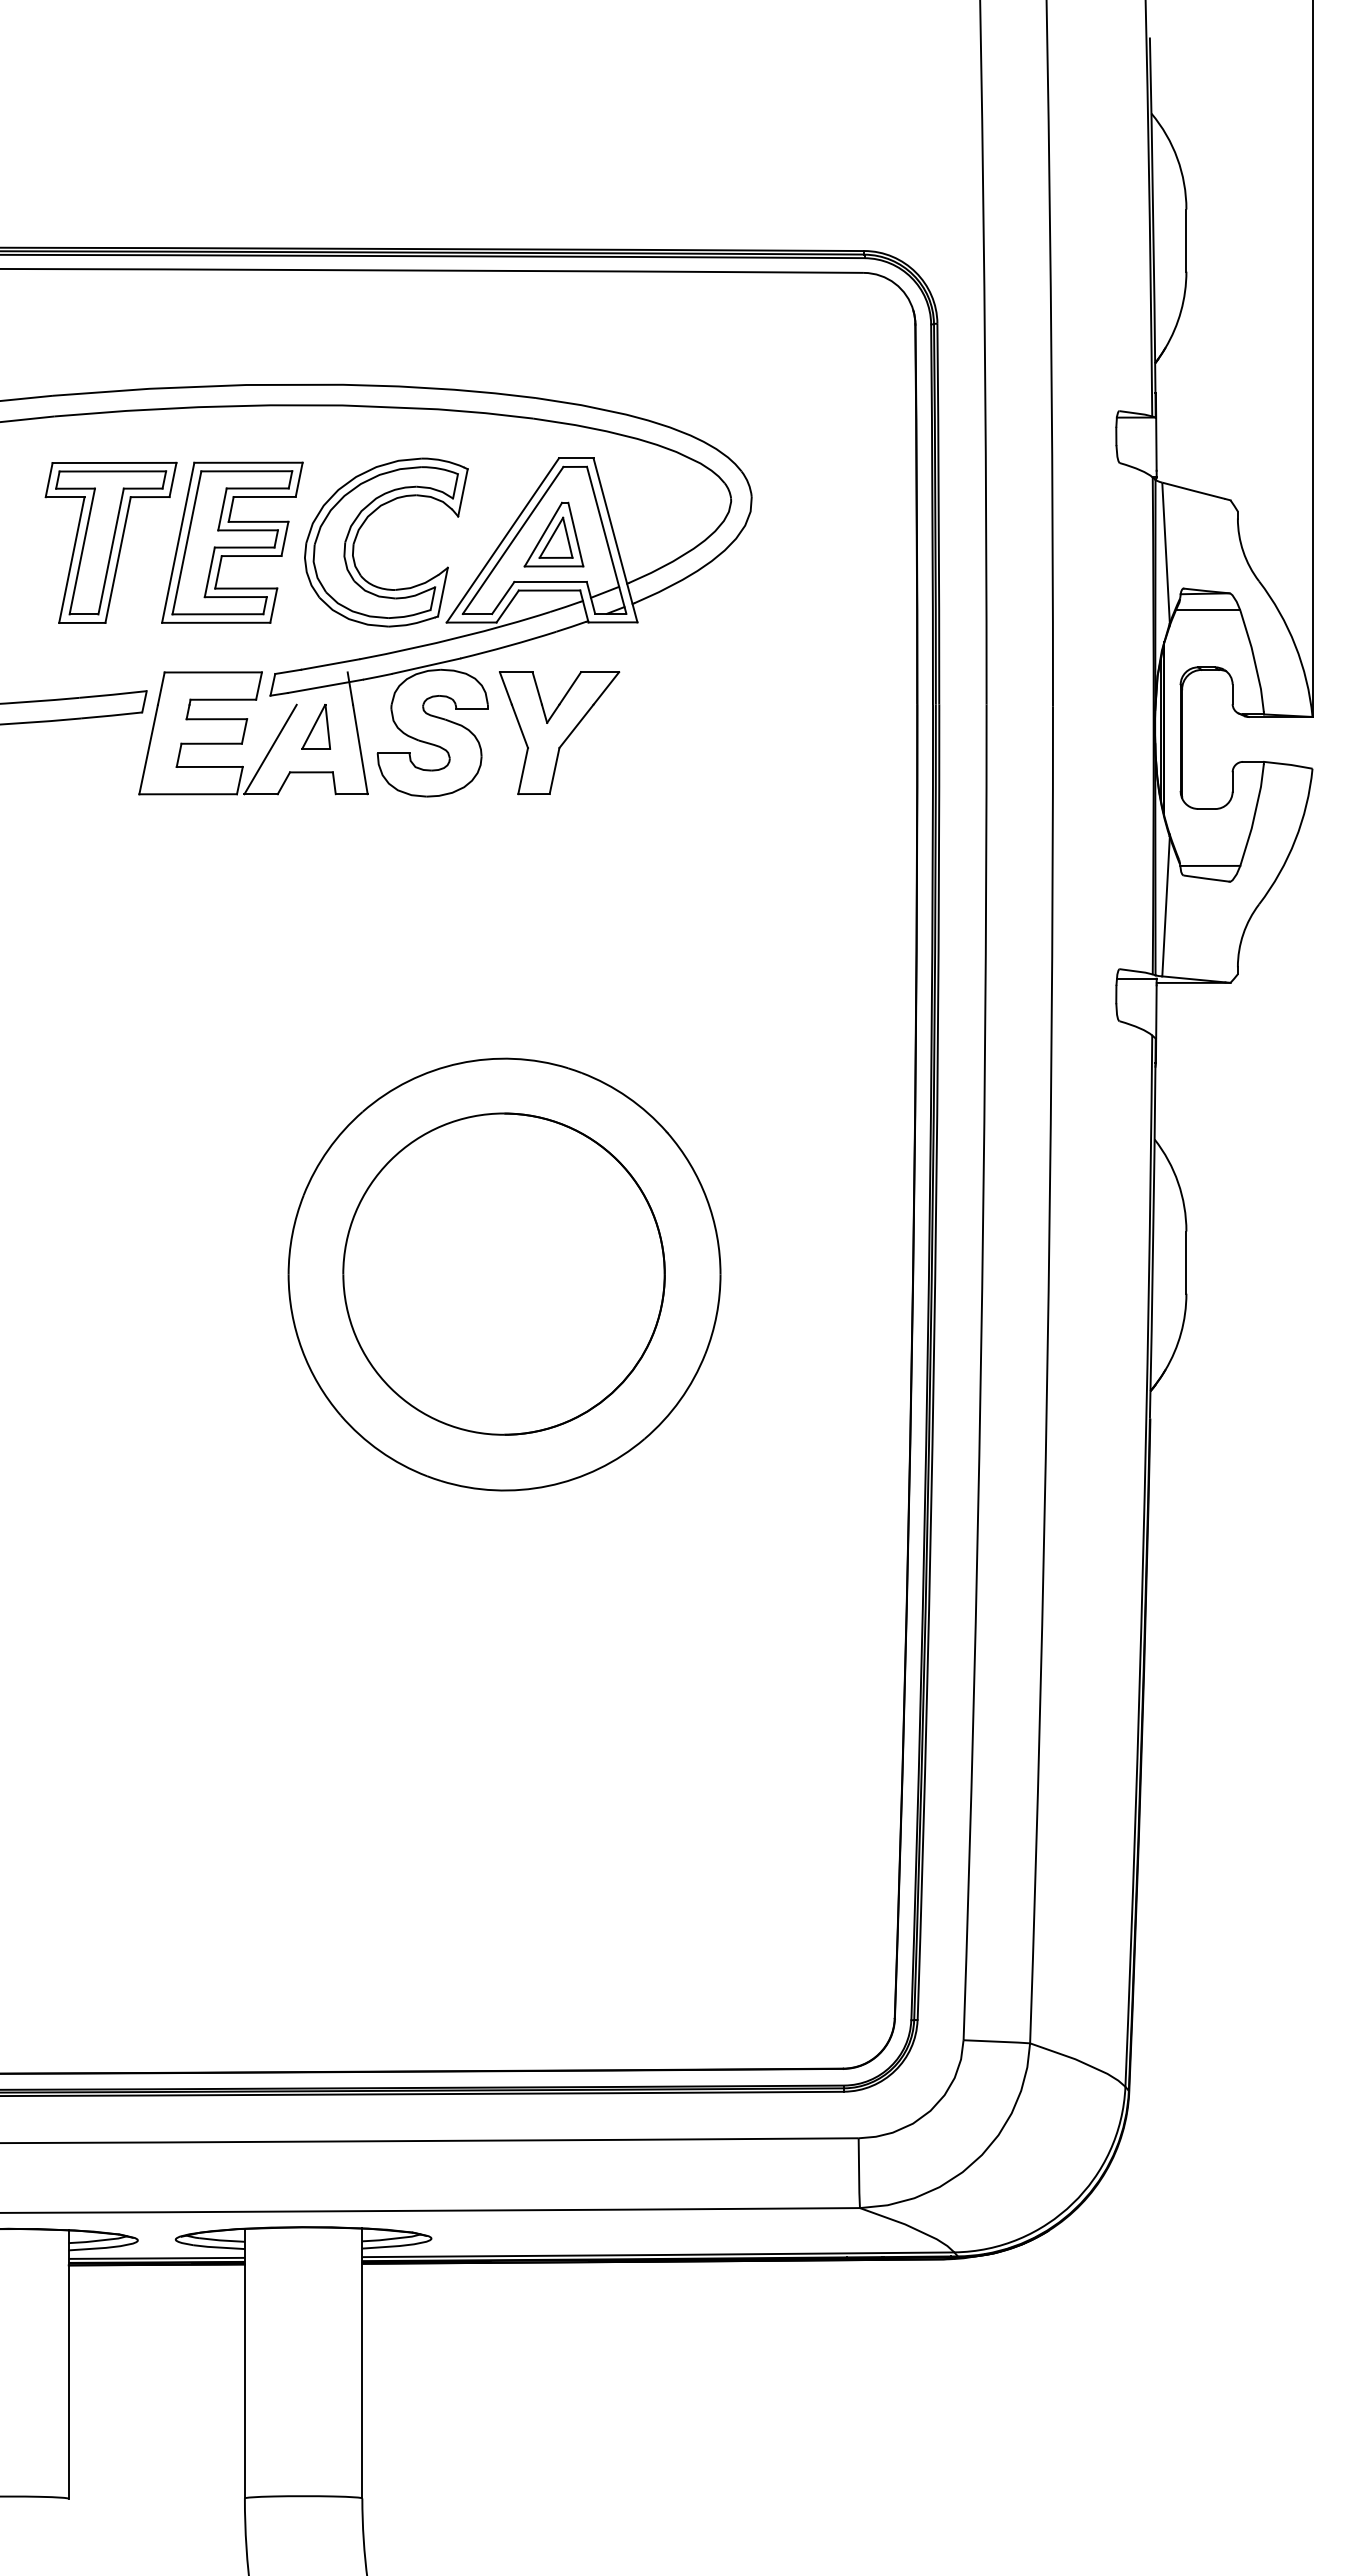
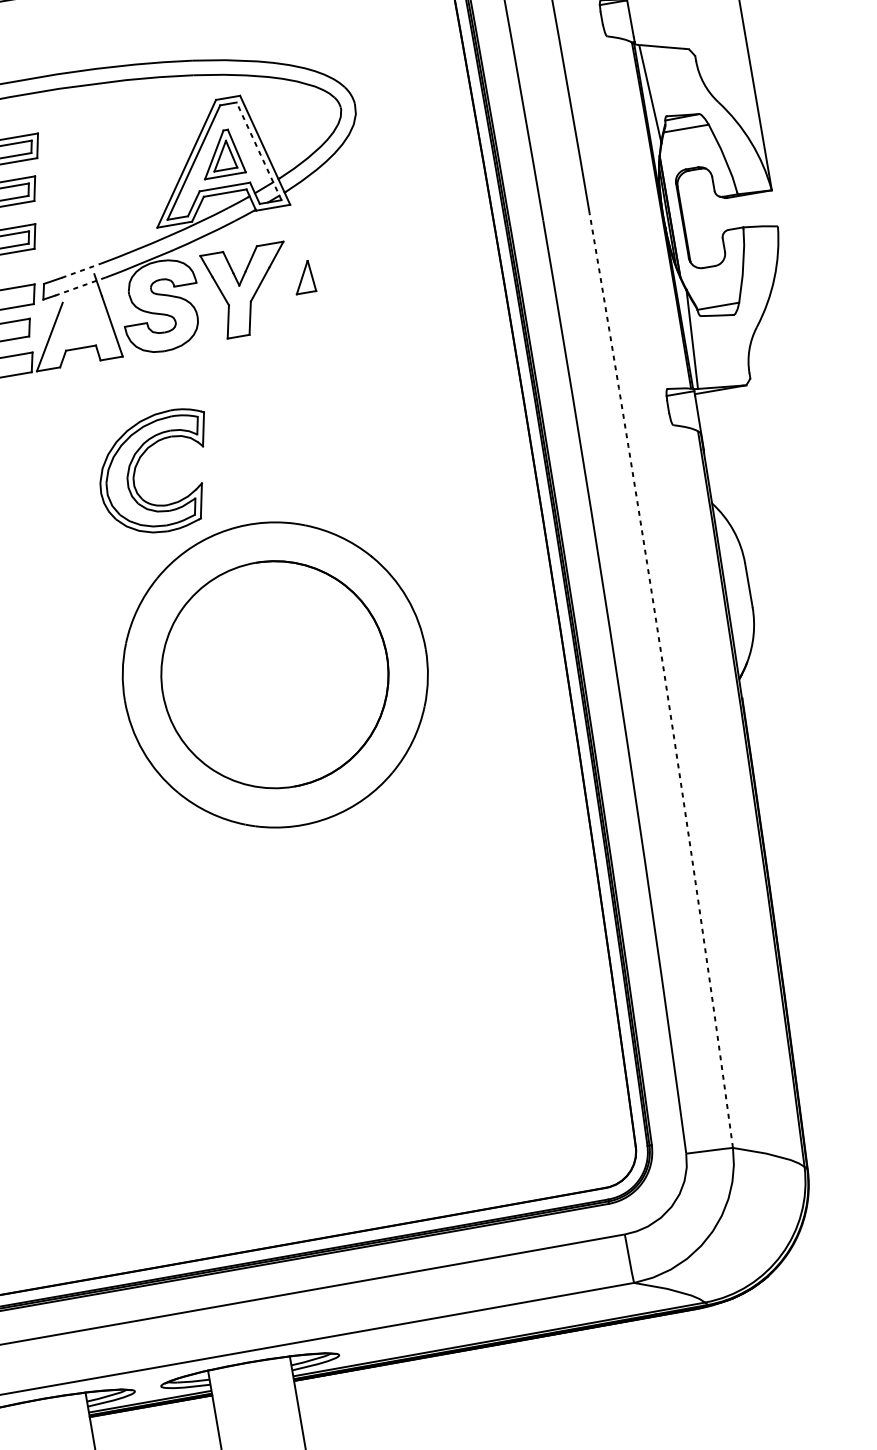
part: (362, 526) -> (137, 464), moved
line: (606, 539) -> (258, 150), solid -> dashed
line: (330, 664) -> (81, 270), solid -> dashed
line: (324, 686) -> (79, 286), solid -> dashed
part: (316, 726) -> (304, 277), moved
arc: (1047, 1374) -> (665, 679), solid -> dashed

